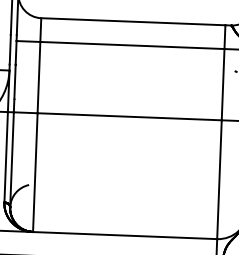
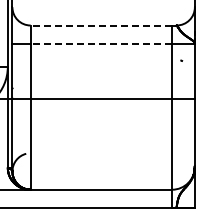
line: (133, 21) -> (101, 25), solid -> dashed
line: (132, 45) -> (101, 43), solid -> dashed

